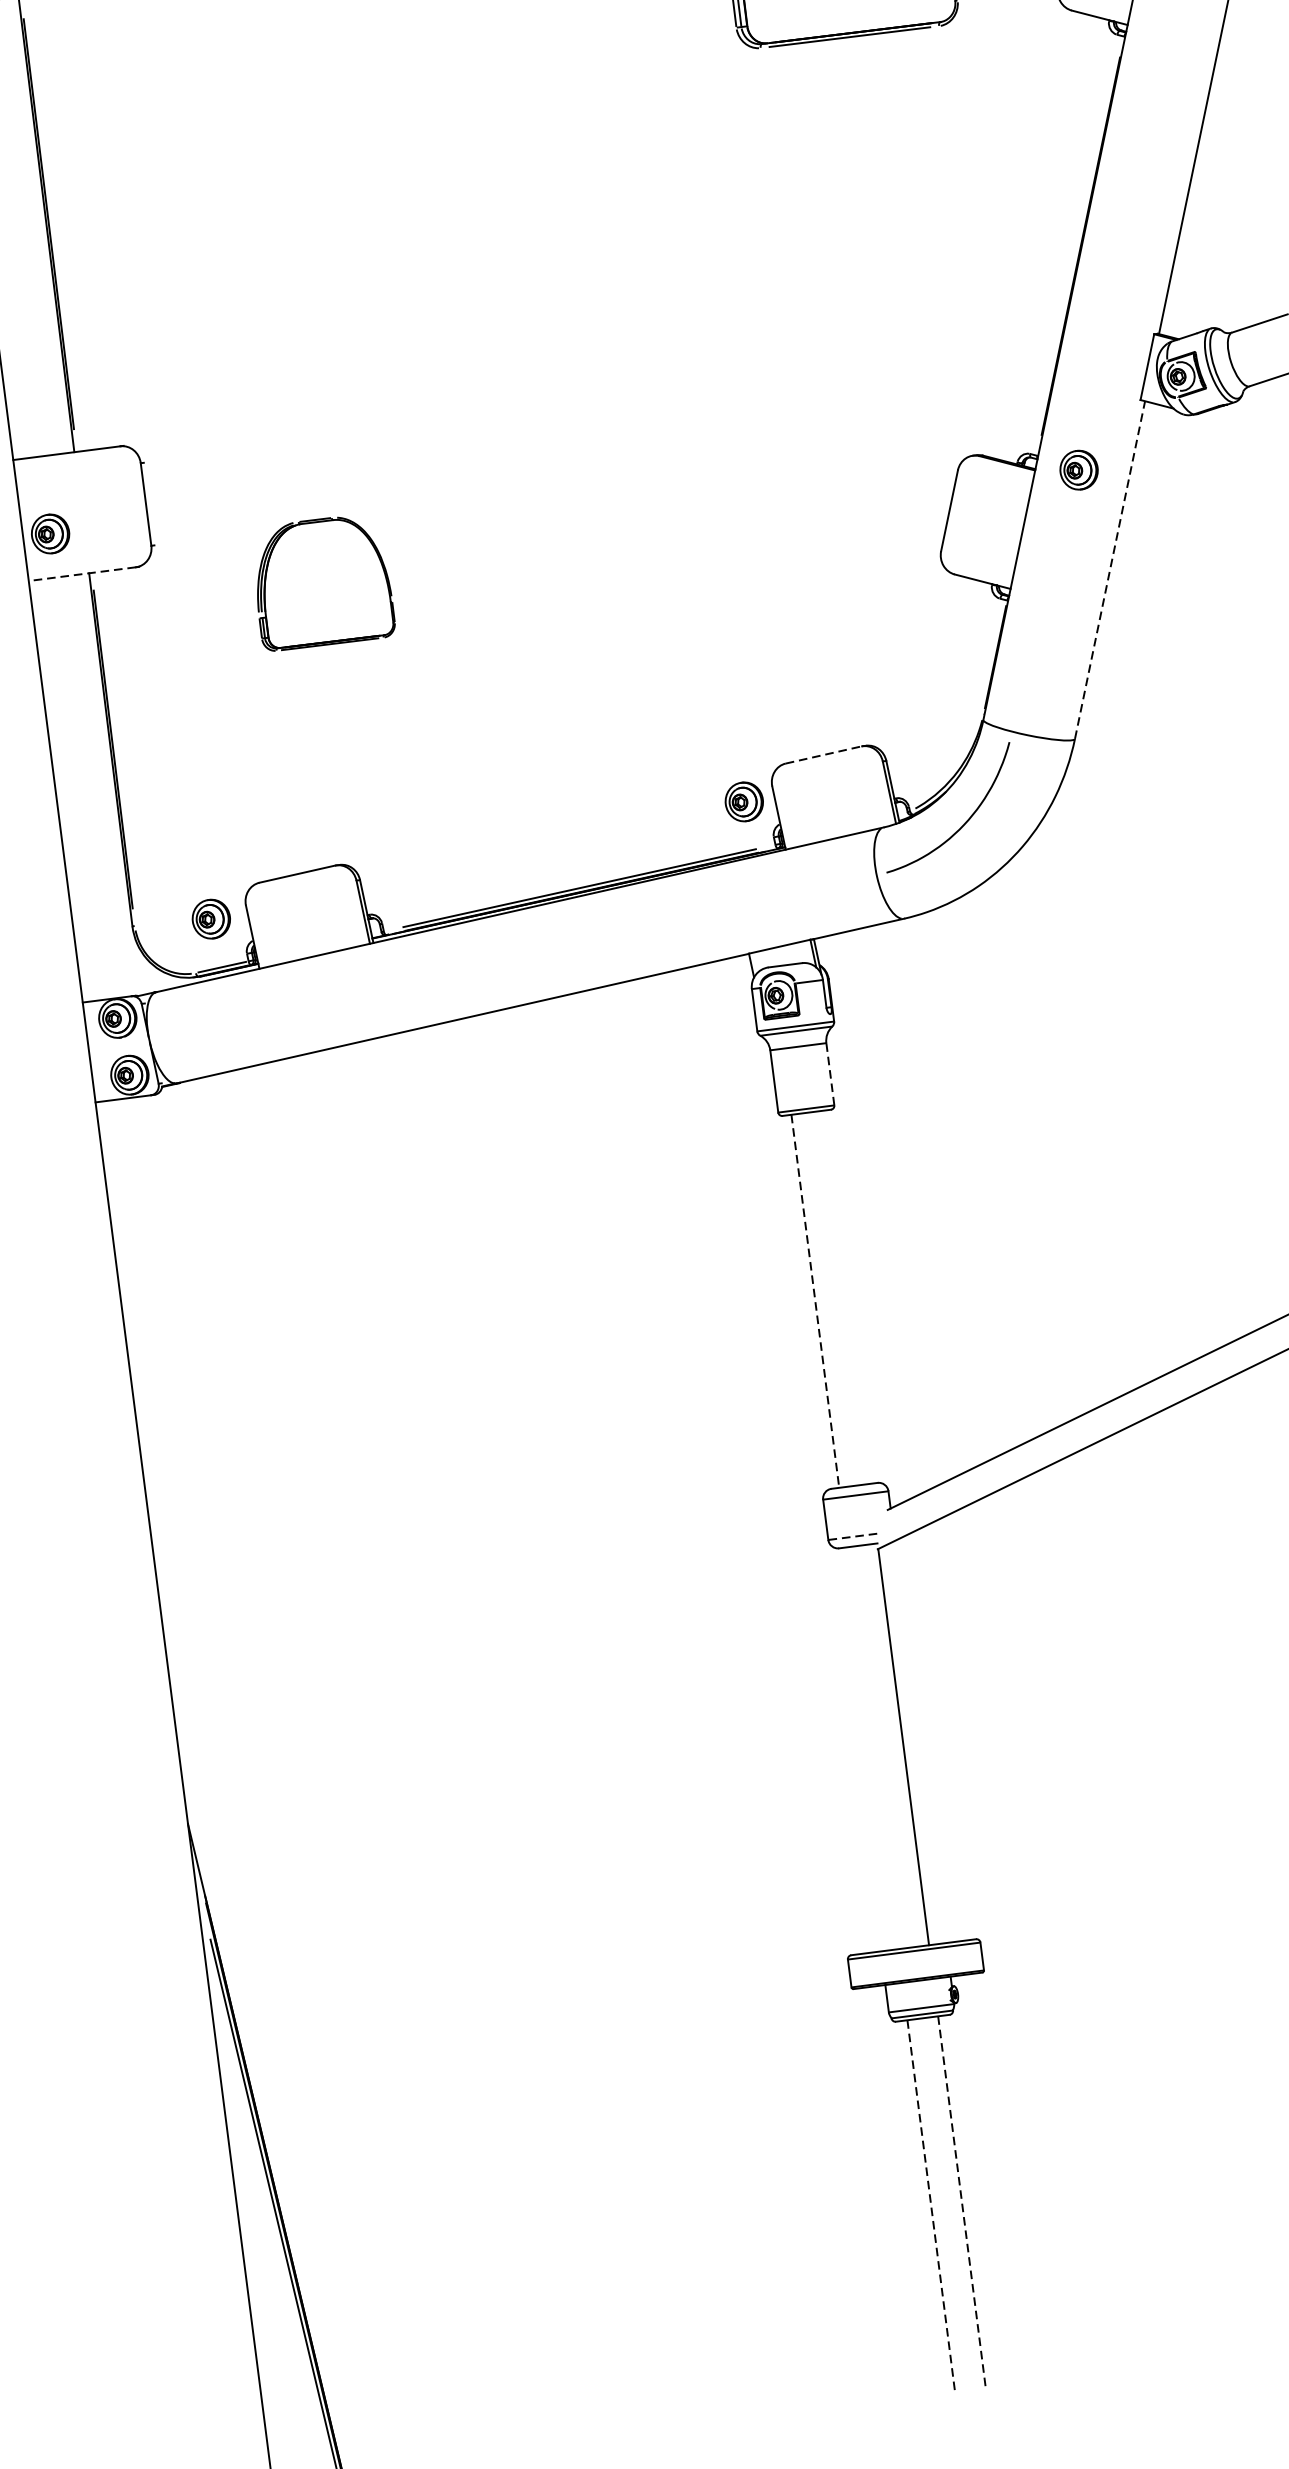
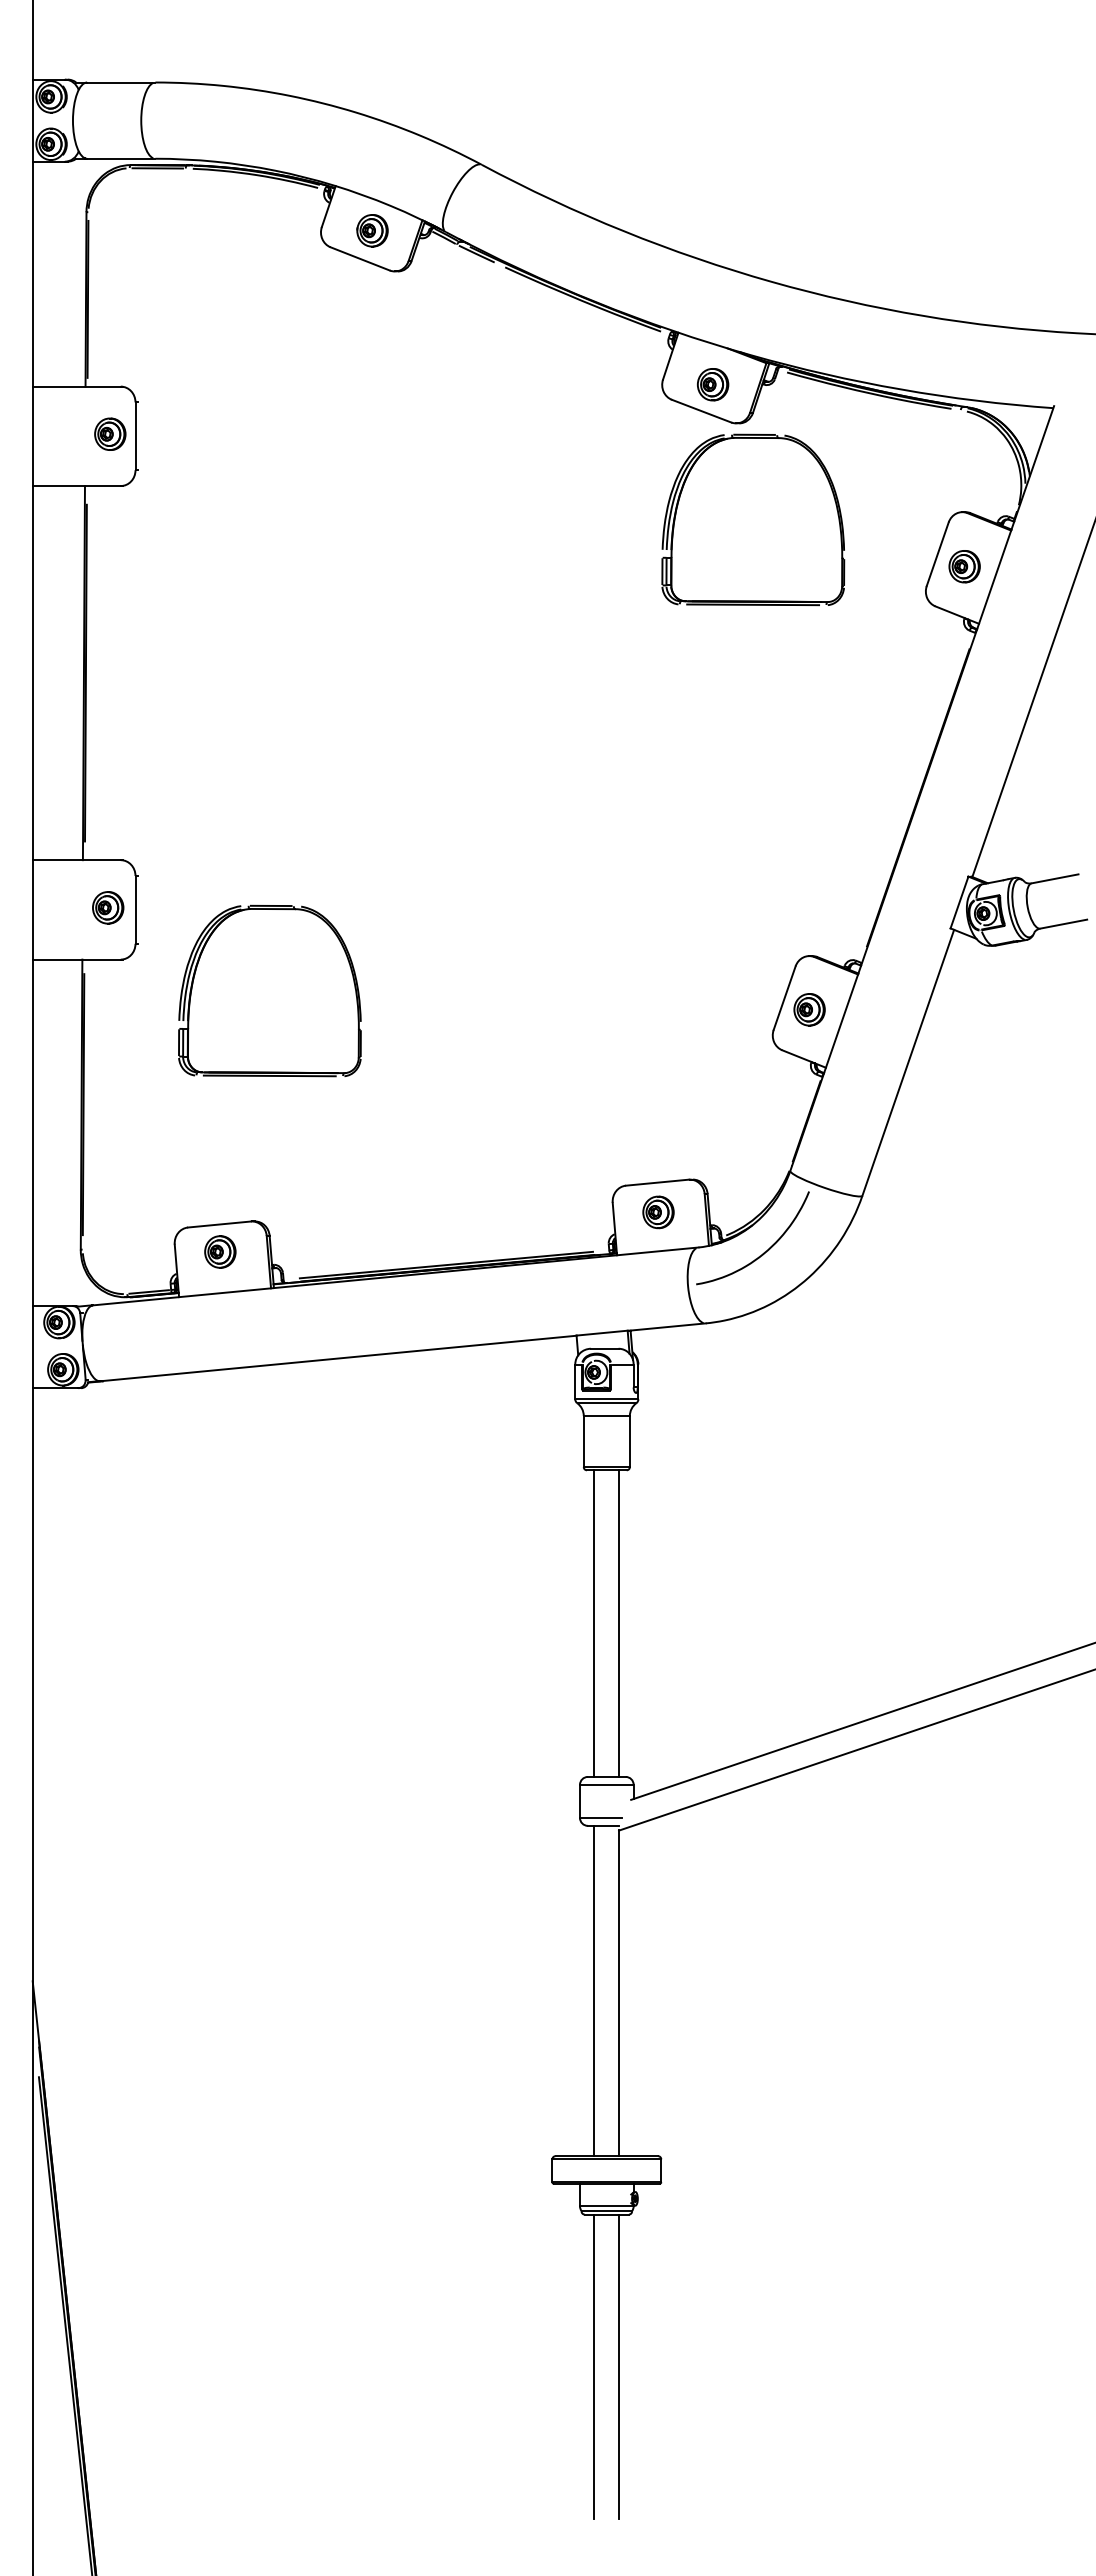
part: (1078, 469) -> (809, 1009), moved
part: (50, 533) -> (108, 907), moved
line: (1110, 569) -> (908, 1062), dashed -> solid
line: (82, 574) -> (76, 959), dashed -> solid
part: (321, 581) -> (269, 990), size x1.67
line: (823, 754) -> (657, 1182), dashed -> solid
part: (744, 802) -> (658, 1212), moved
part: (211, 918) -> (220, 1251), moved
line: (829, 1074) -> (629, 1441), dashed -> solid
line: (846, 1297) -> (619, 1623), added
line: (815, 1302) -> (594, 1624), dashed -> solid
line: (854, 1536) -> (601, 1817), dashed -> solid
line: (872, 1747) -> (594, 1990), added
line: (962, 2202) -> (619, 2367), dashed -> solid
line: (931, 2206) -> (594, 2367), dashed -> solid

